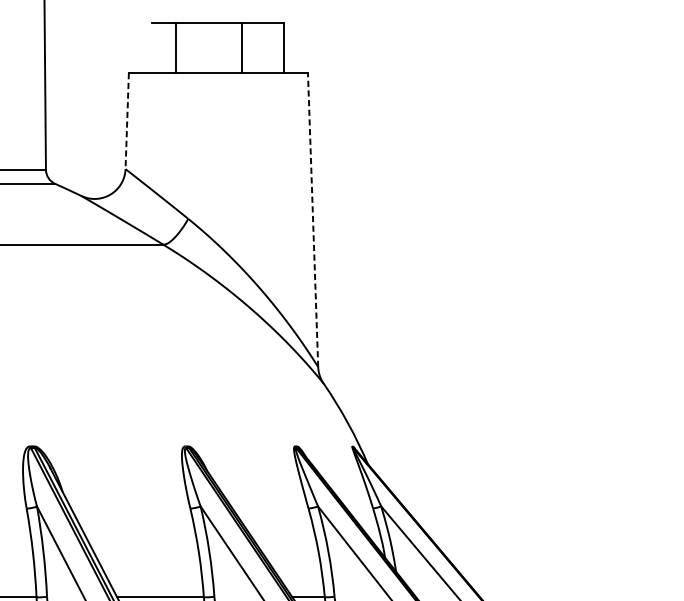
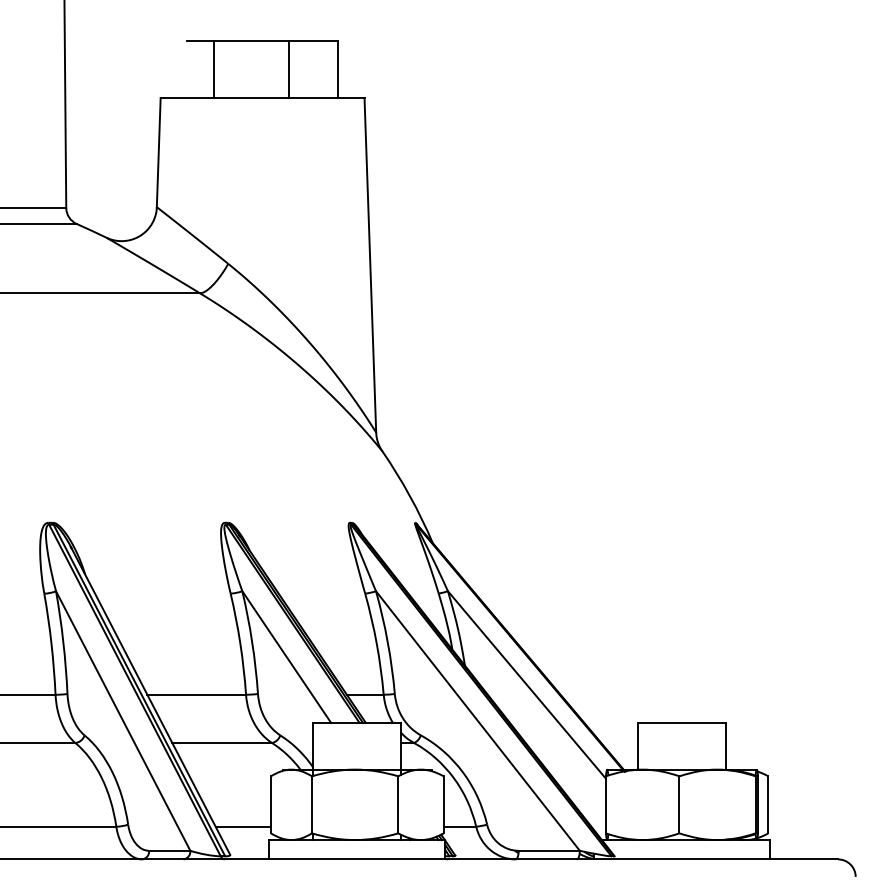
line: (126, 121) -> (158, 152), dashed -> solid
line: (313, 219) -> (370, 264), dashed -> solid

